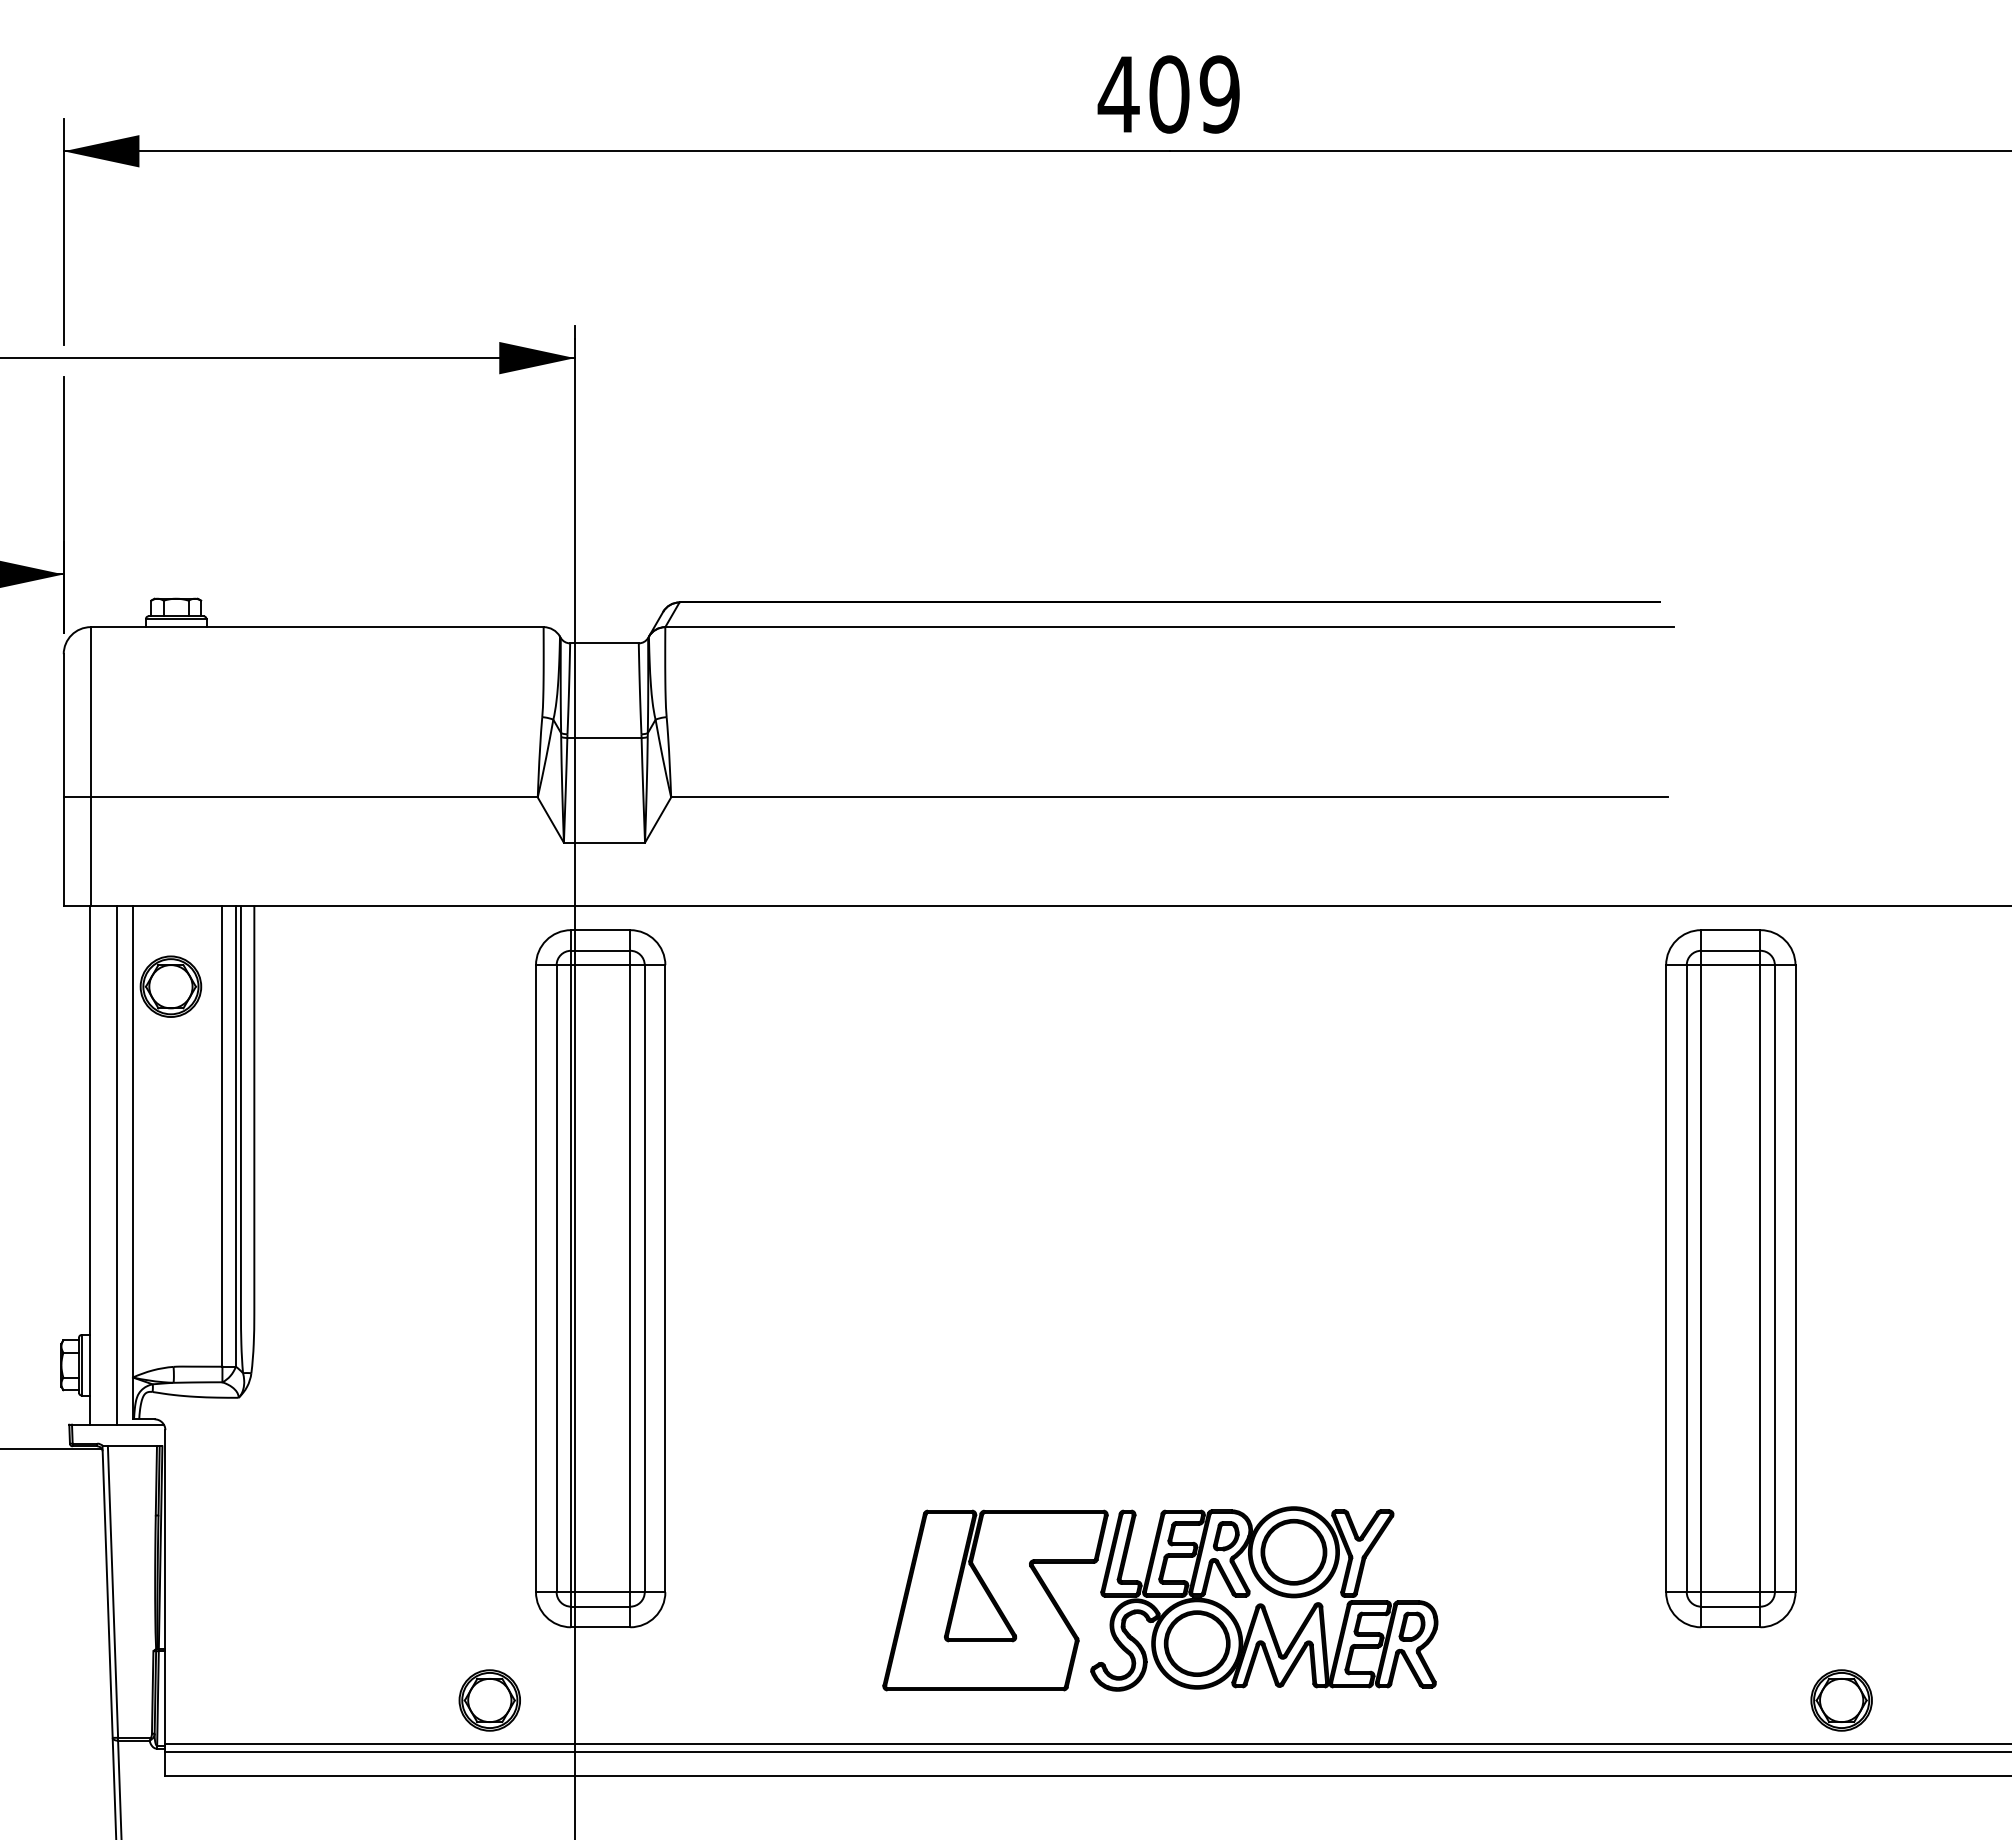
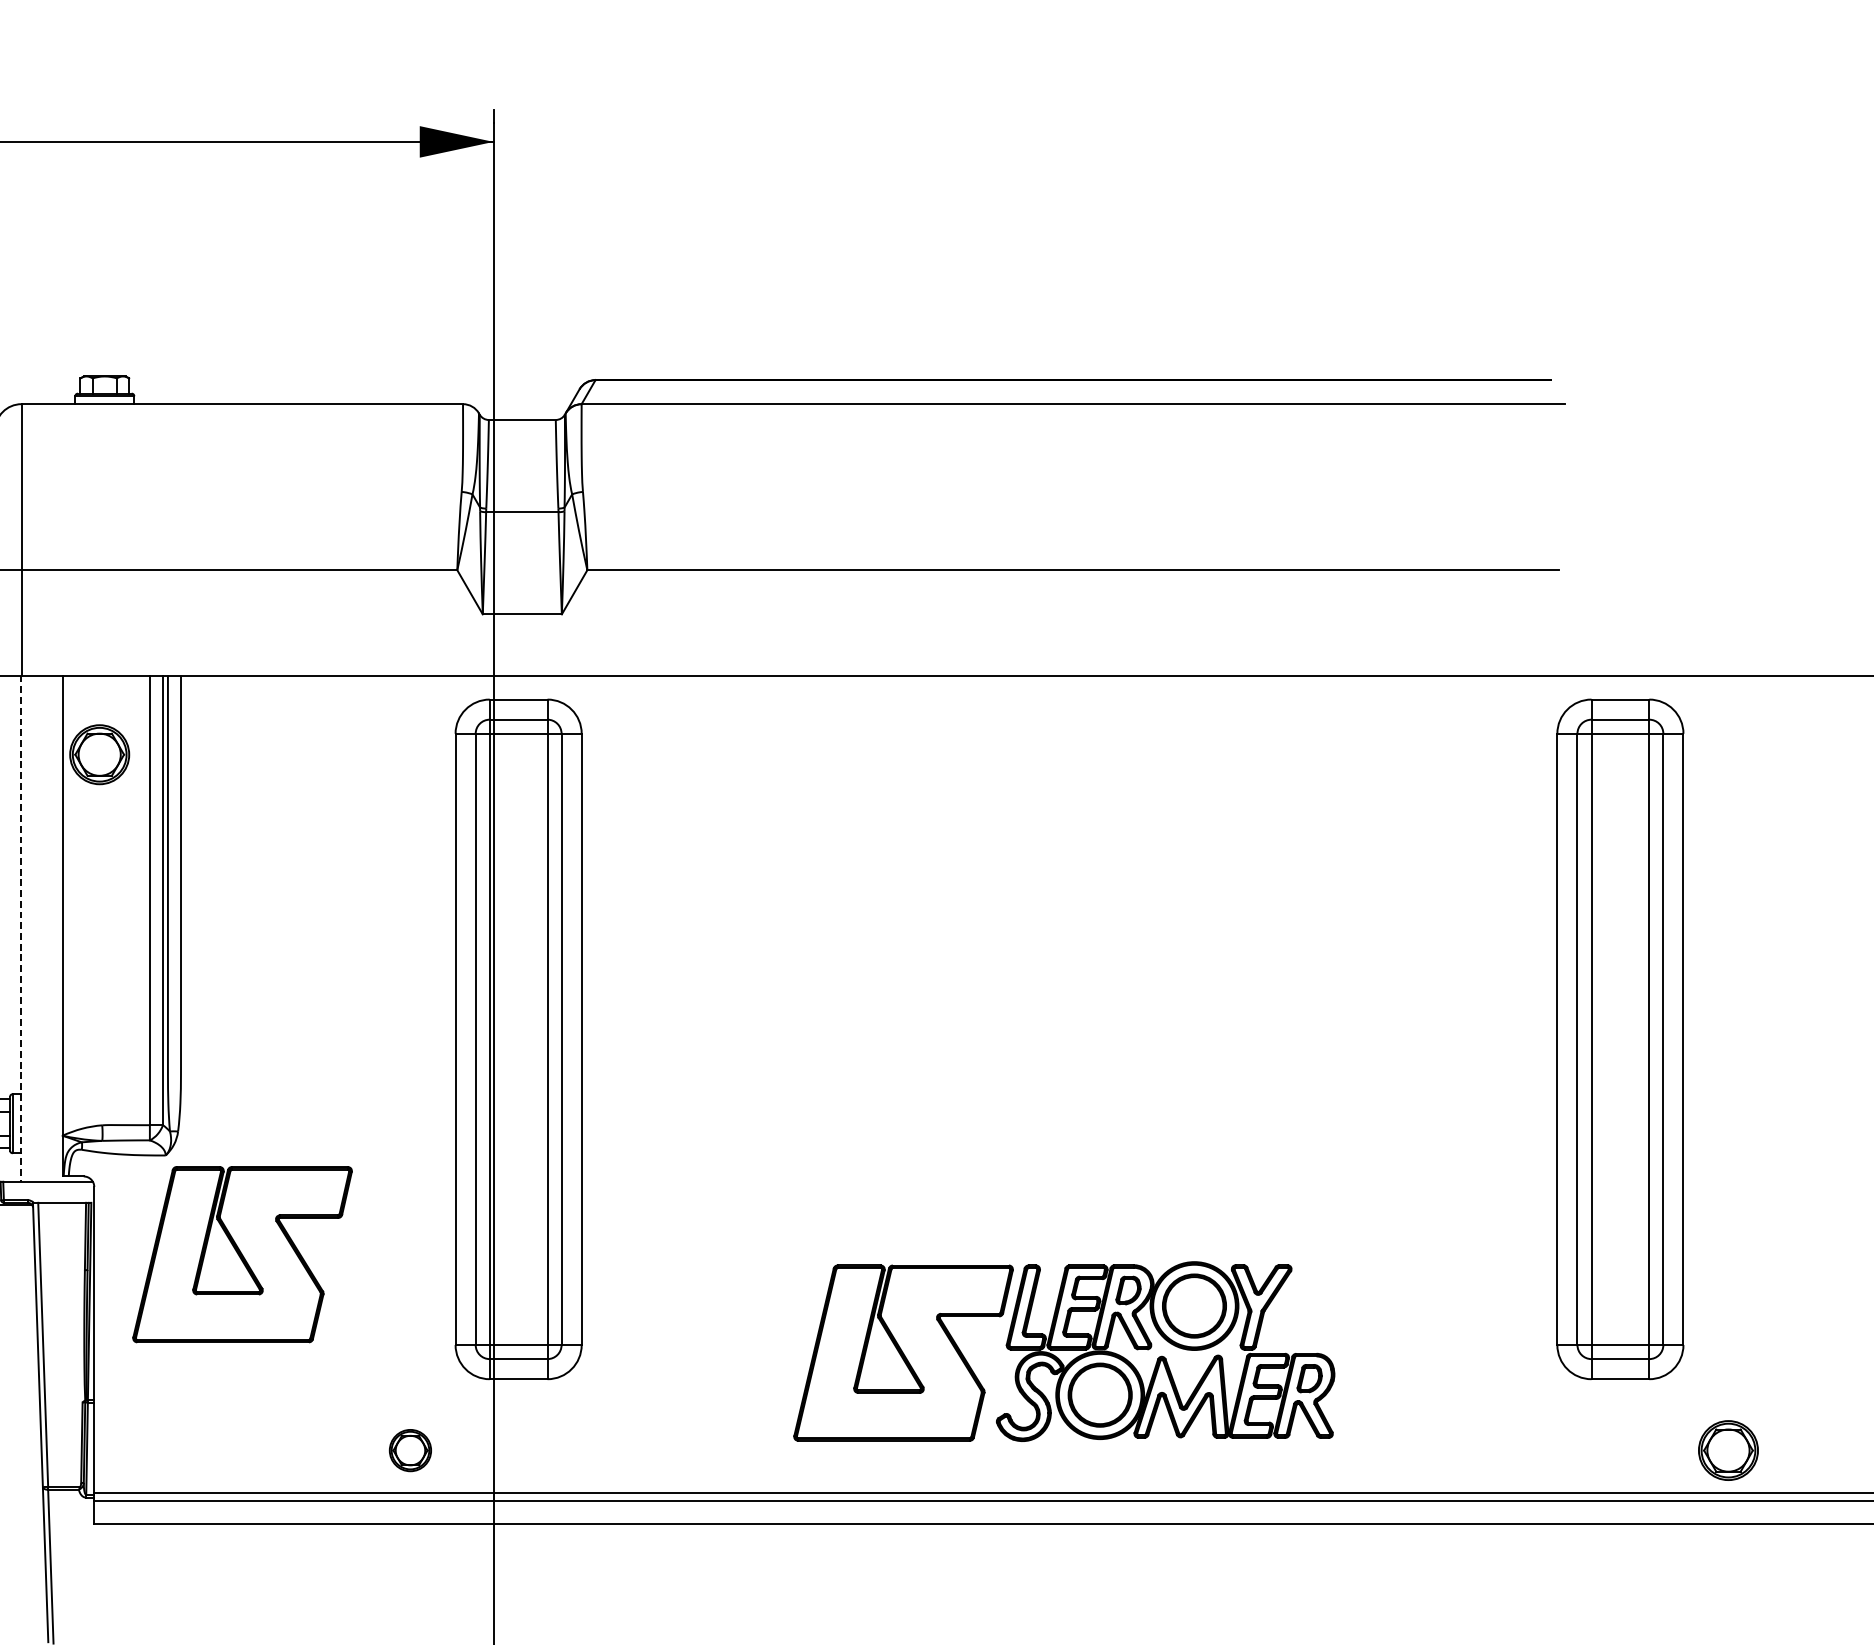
line: (116, 1164) -> (46, 928), removed
line: (89, 1165) -> (20, 929), solid -> dashed
part: (317, 1499) -> (242, 1254), added
part: (489, 1700) -> (410, 1450), size x0.7

